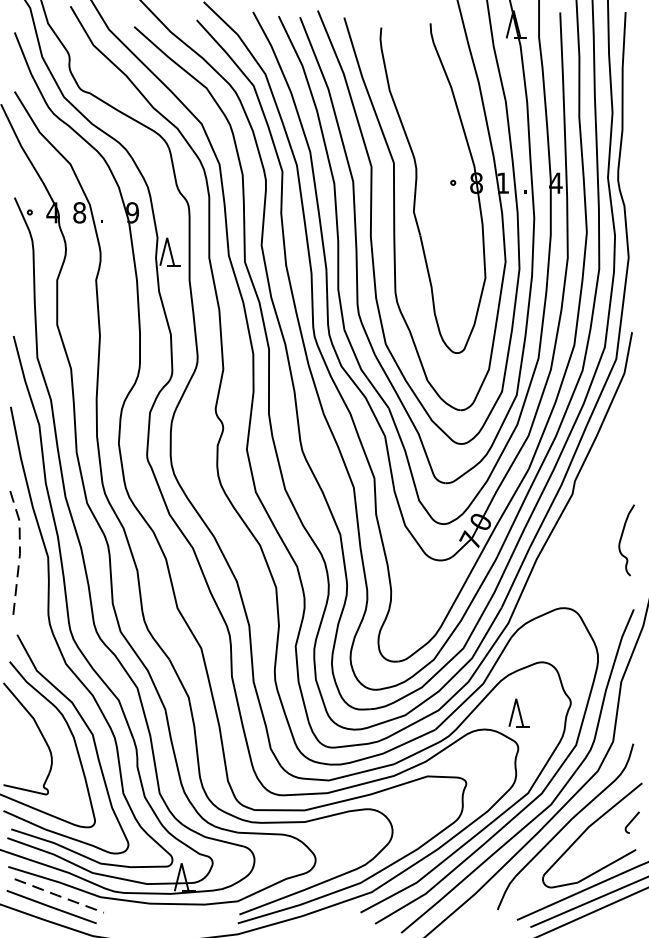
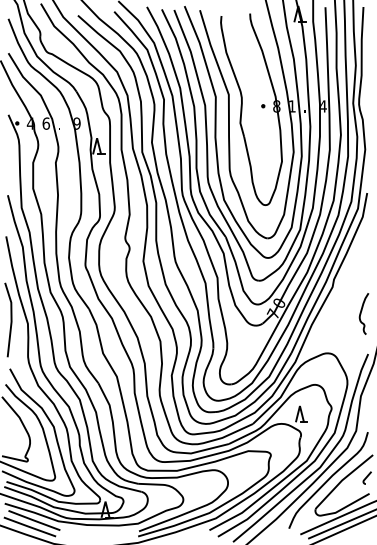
text: (78, 212) -> (45, 123), 8 -> 6
line: (19, 548) -> (11, 318), dashed -> solid
line: (59, 895) -> (34, 520), dashed -> solid

